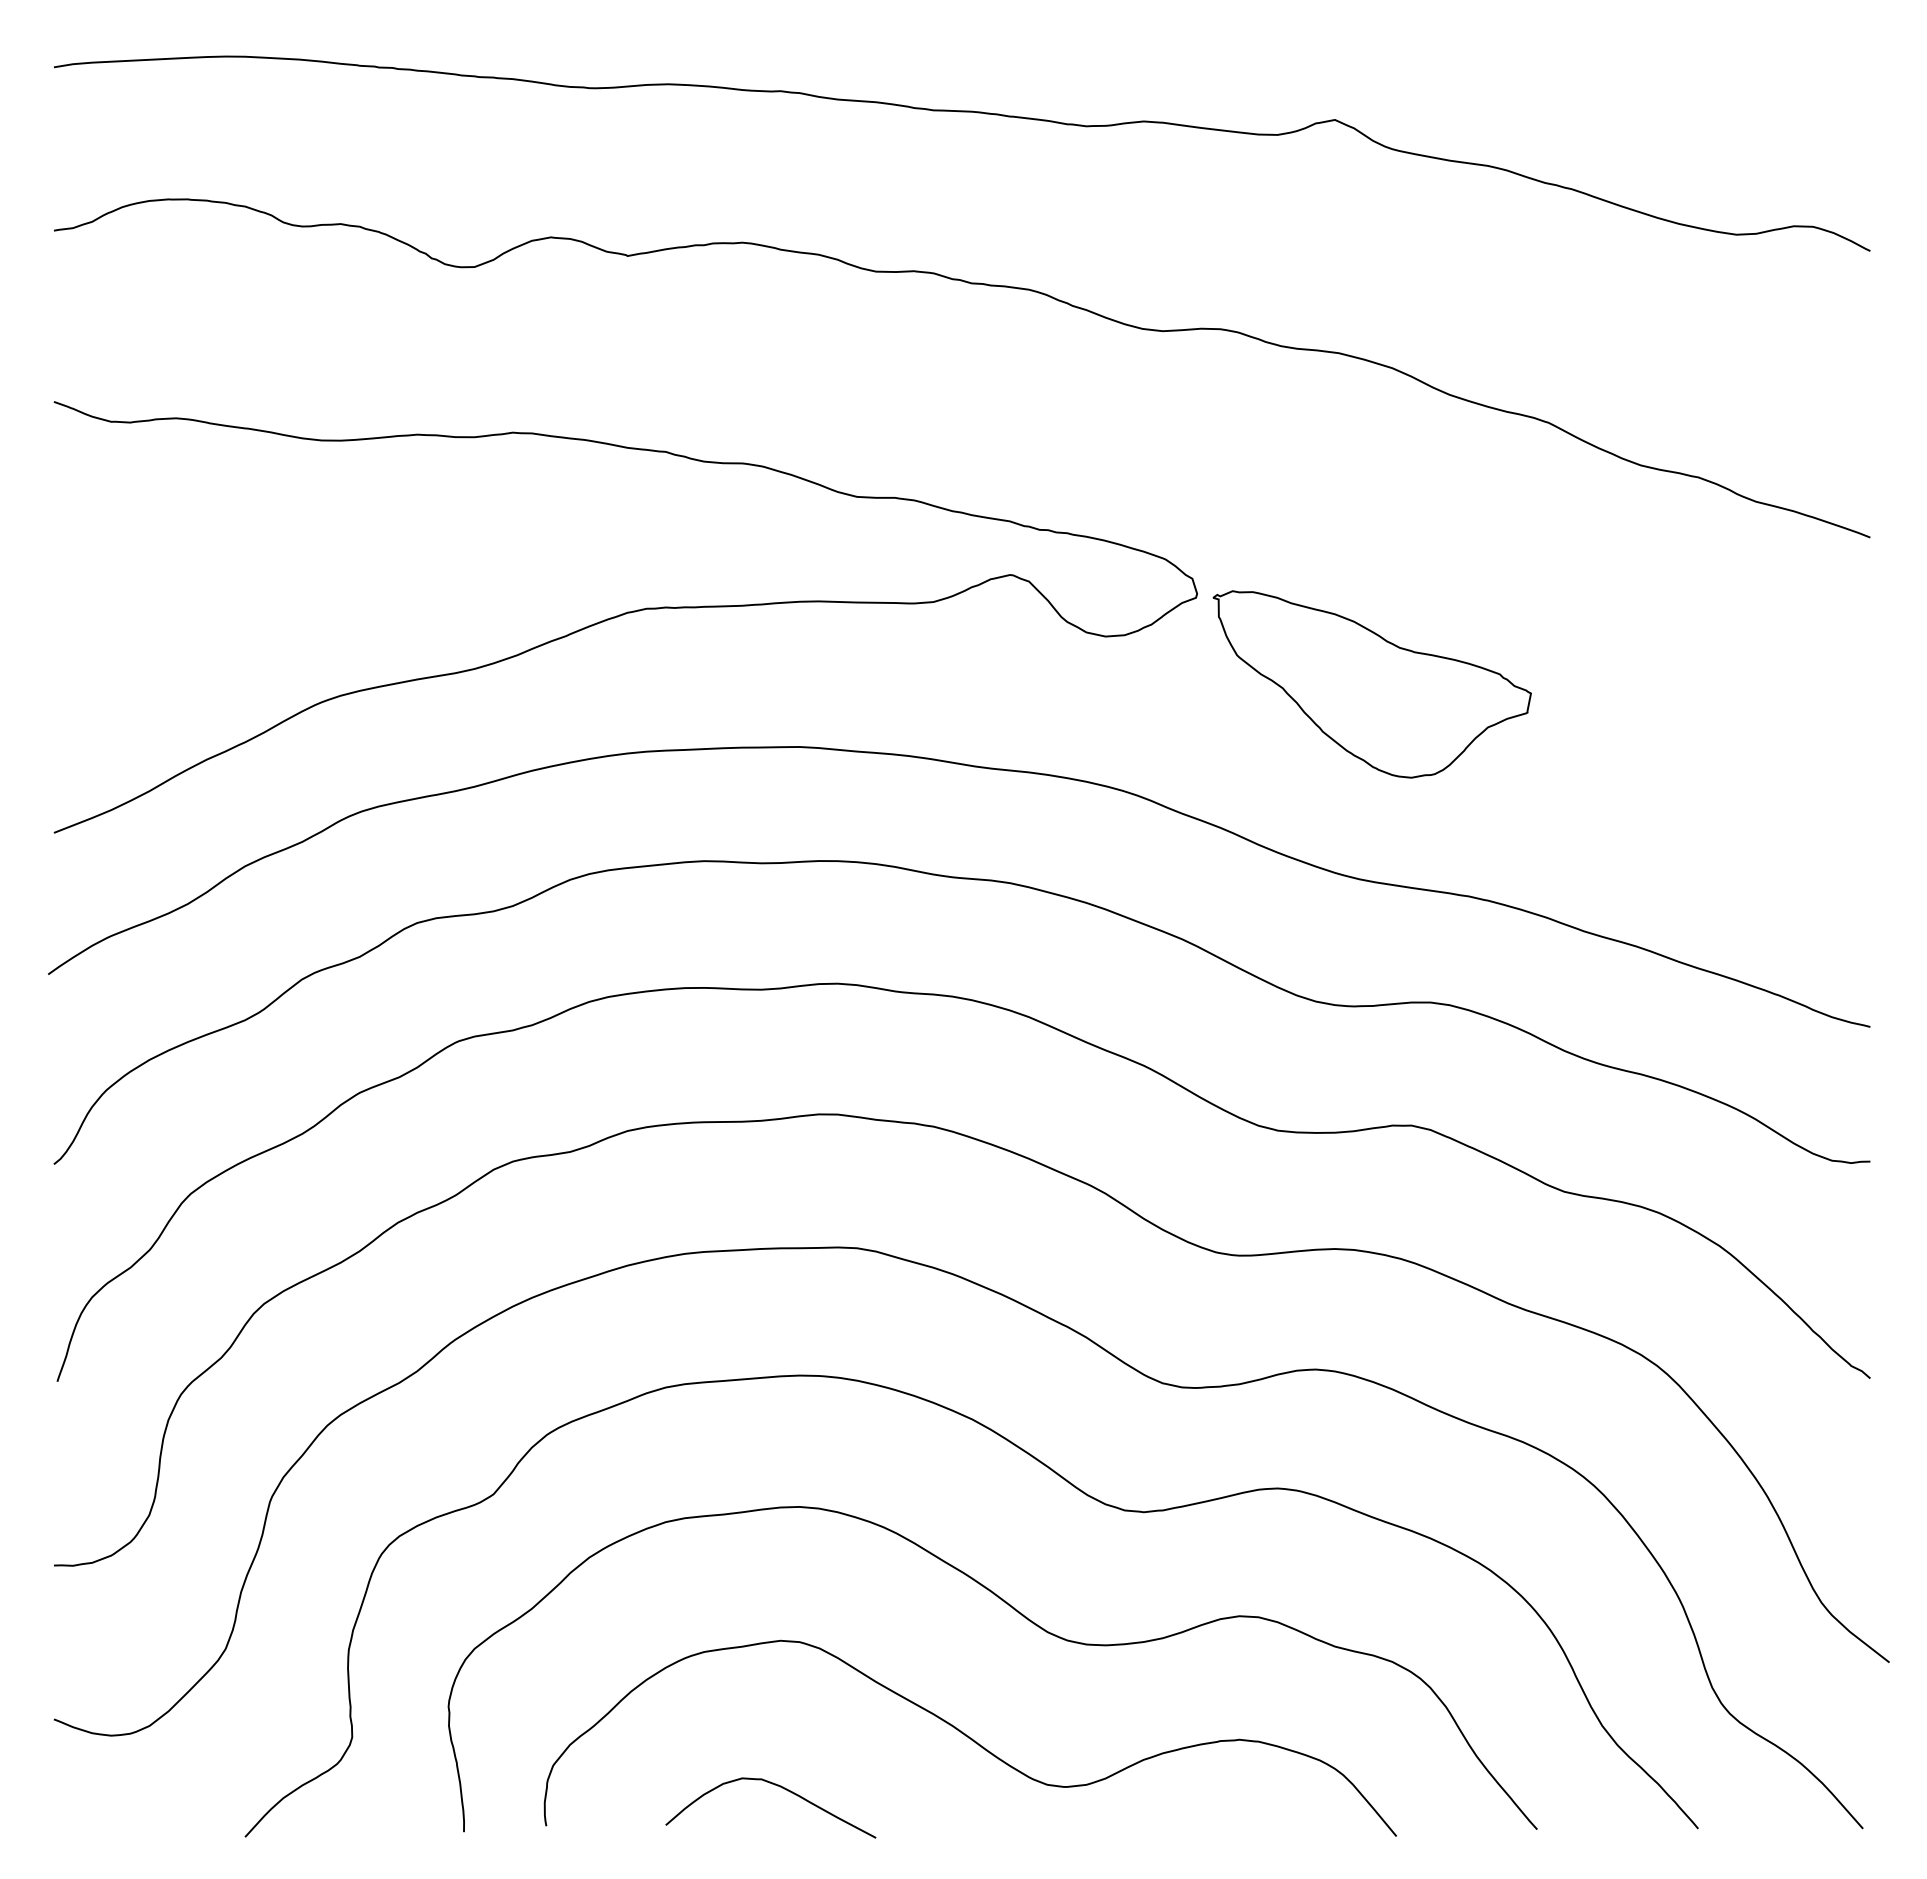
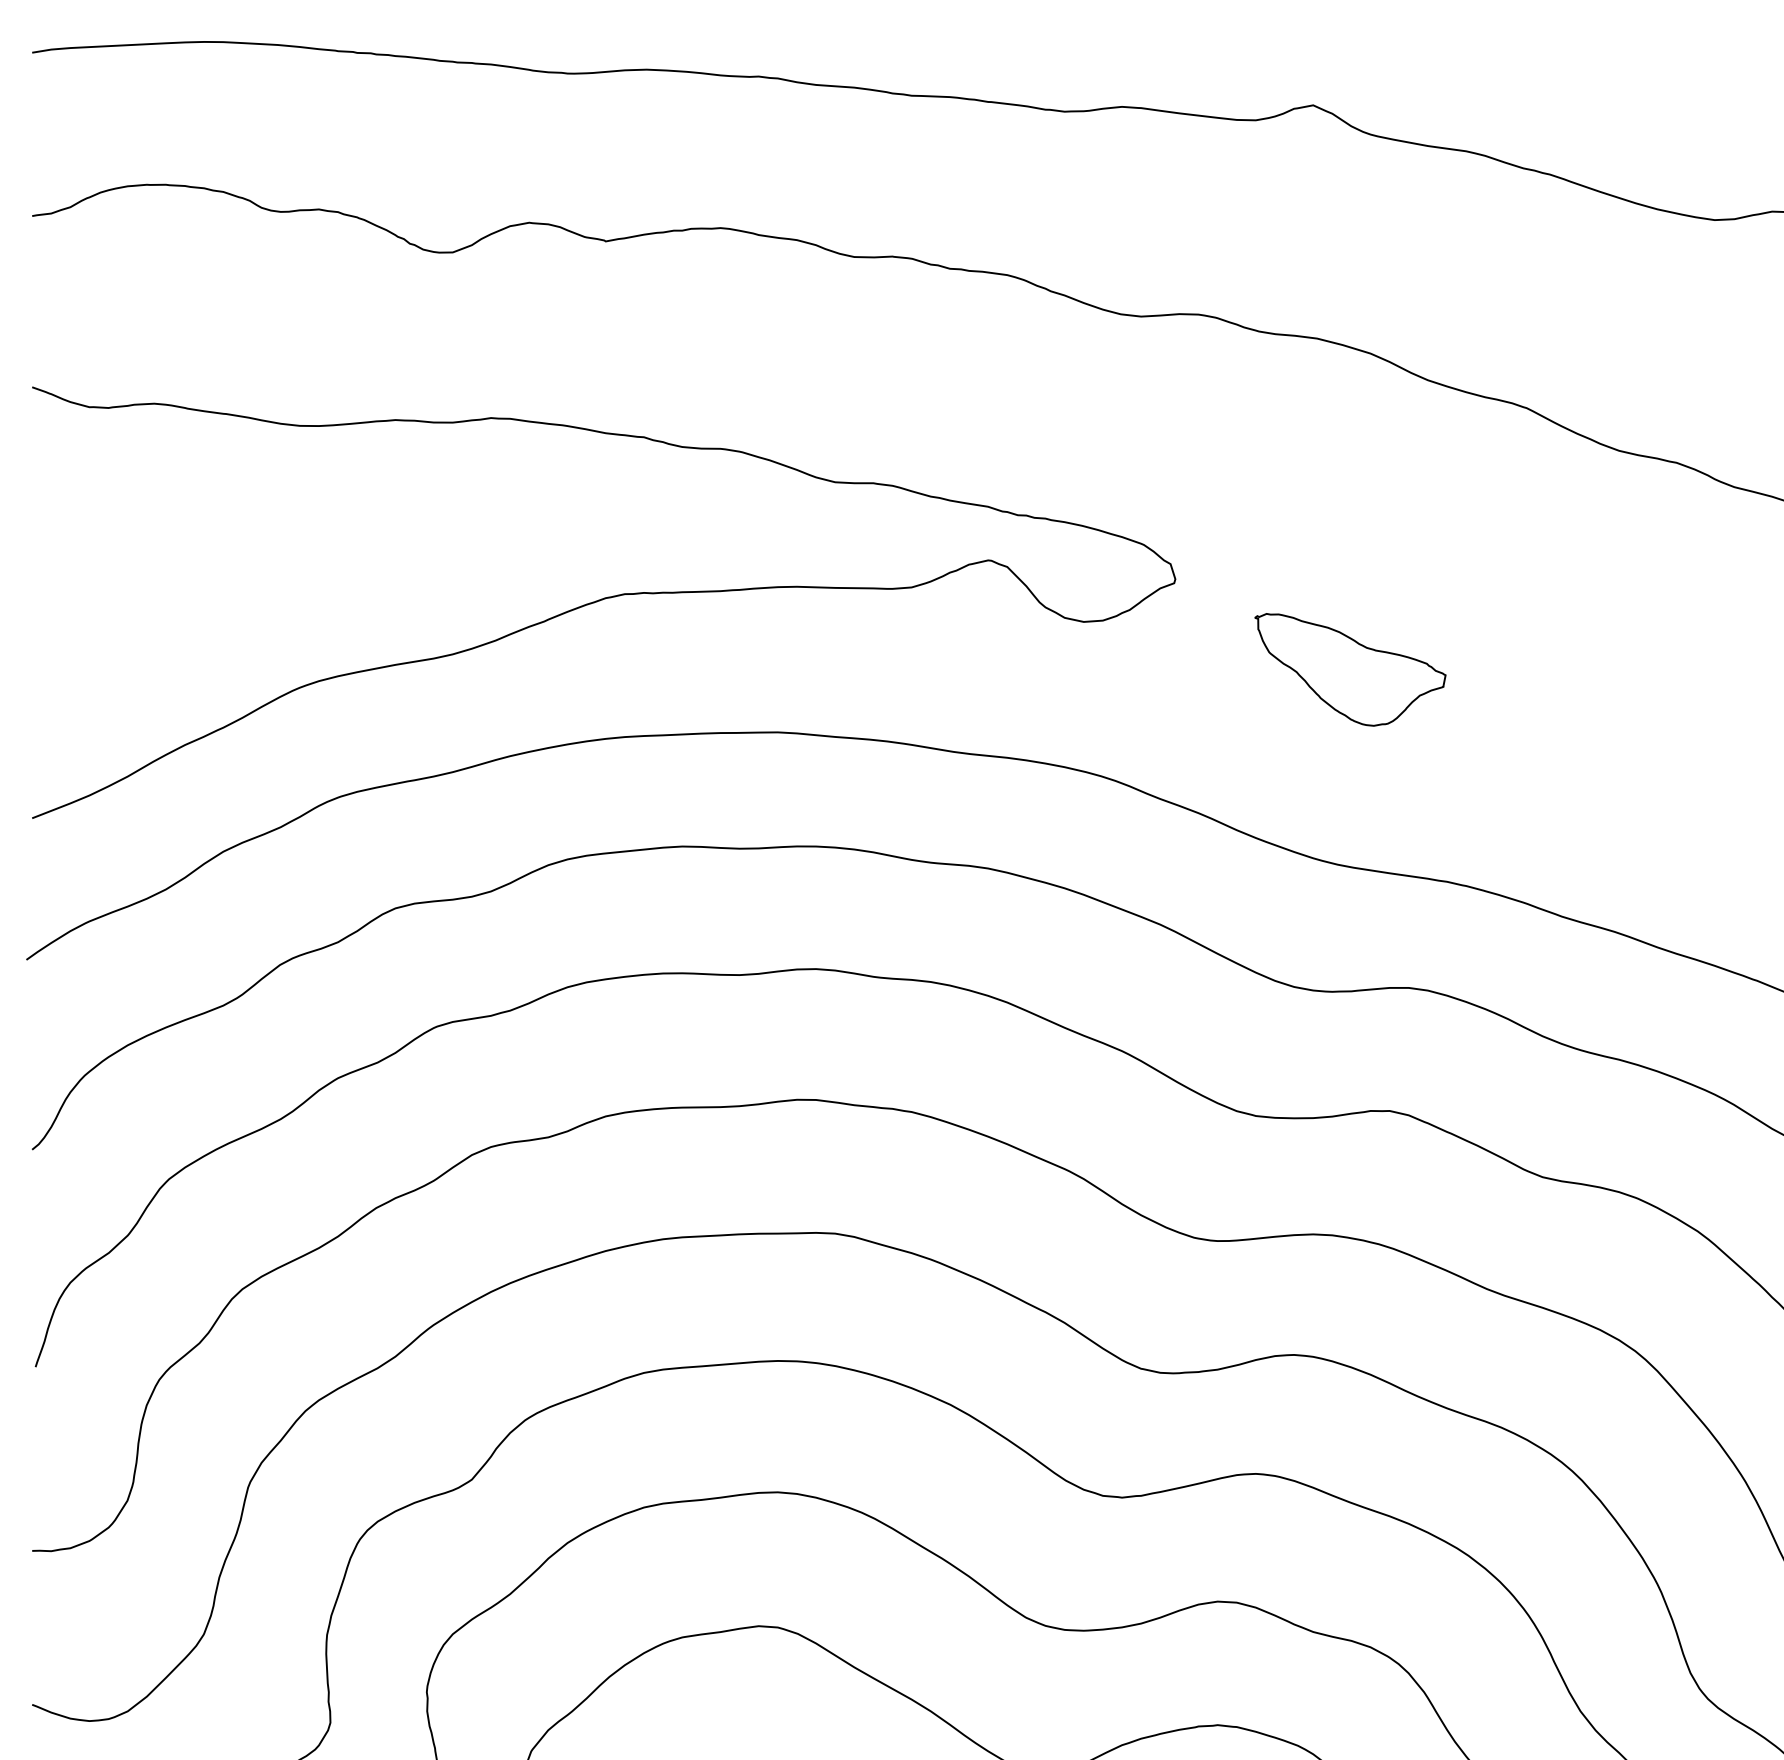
part: (1371, 684) -> (1349, 669), size x0.6

